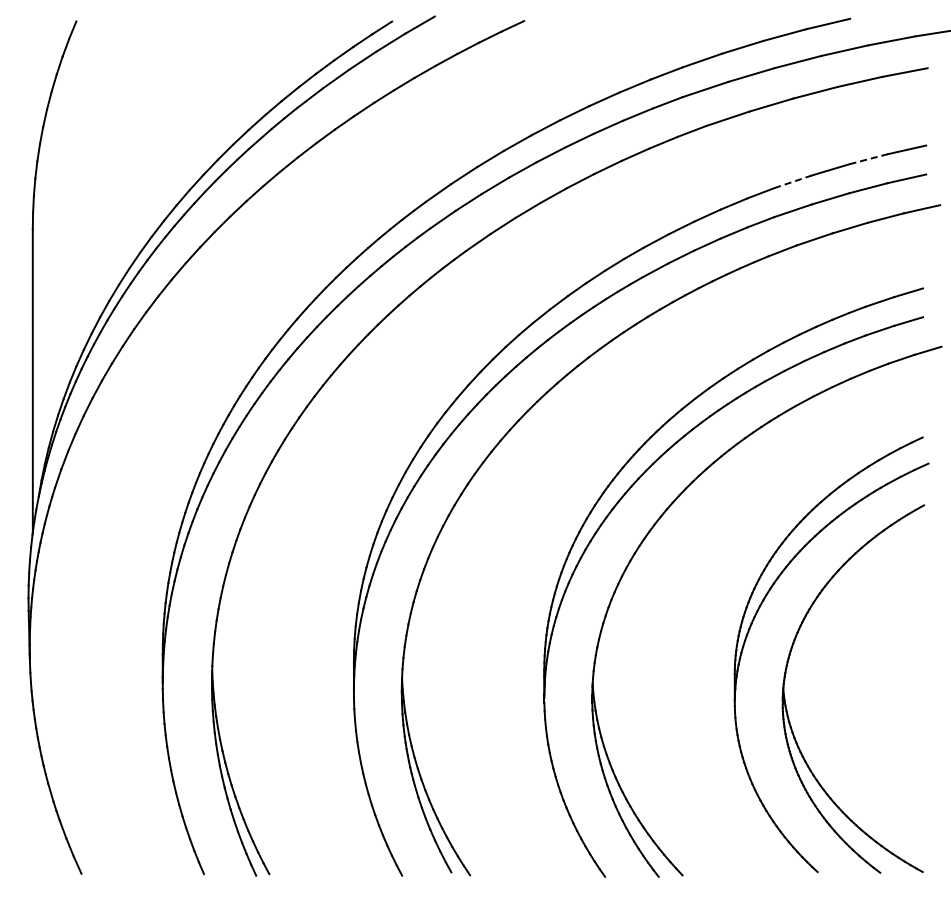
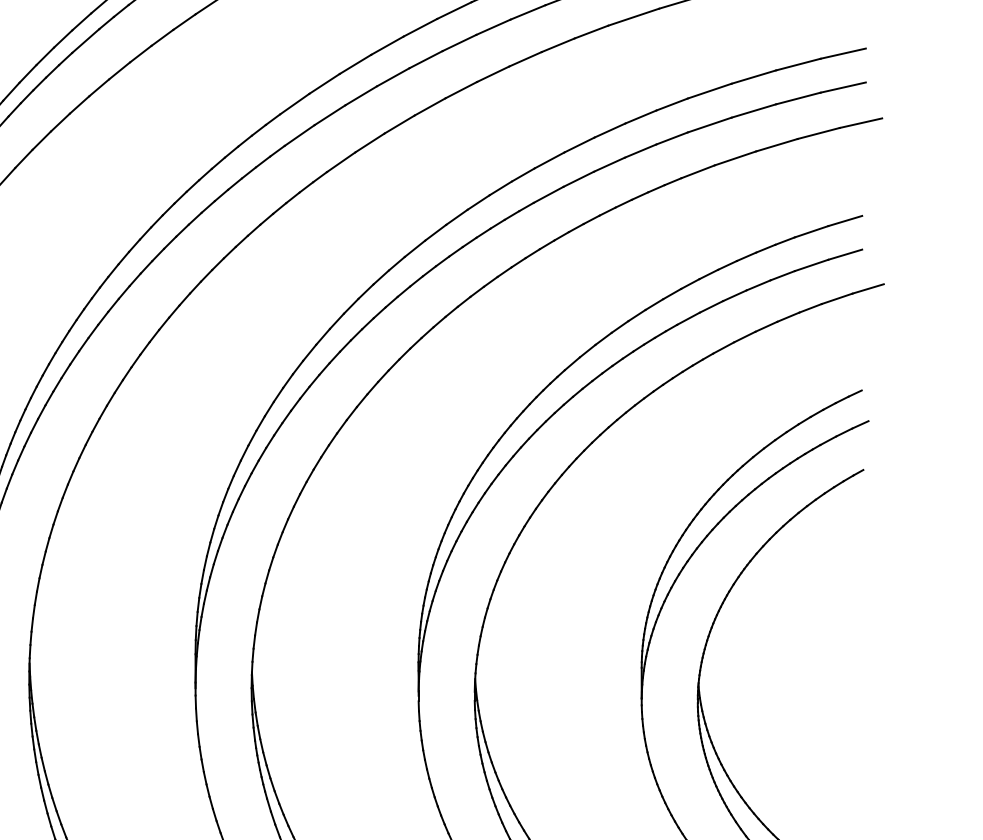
line: (868, 159) -> (798, 64), dashed -> solid
line: (792, 181) -> (709, 90), dashed -> solid

